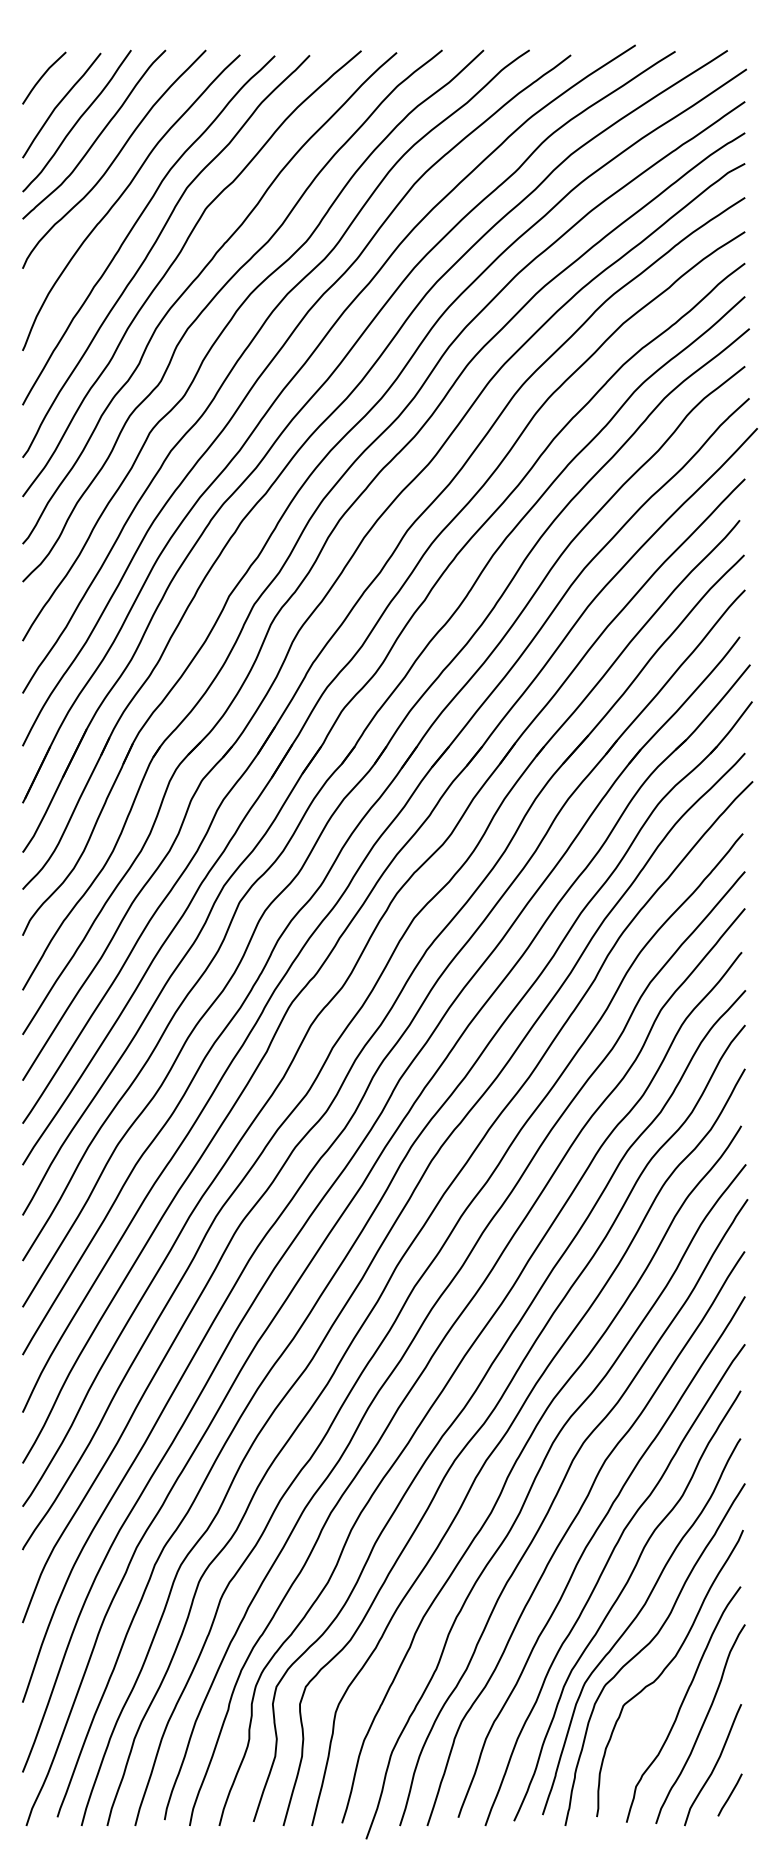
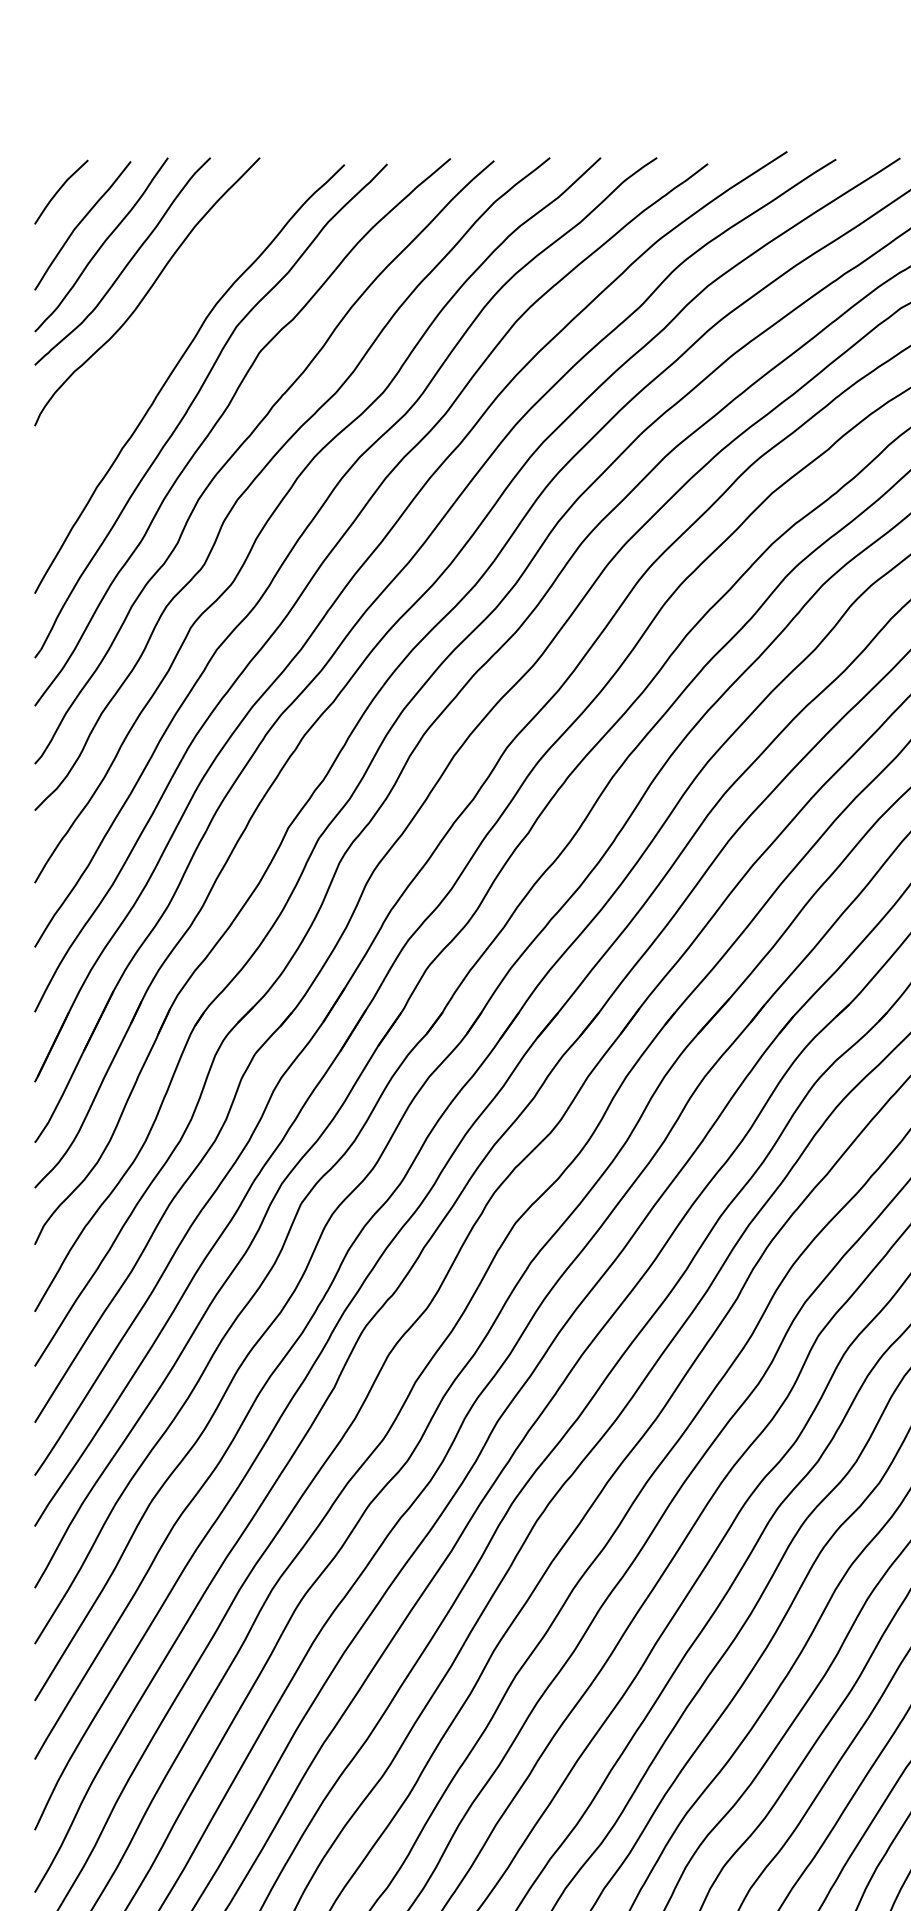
curve: (123, 194) -> (158, 334), removed

